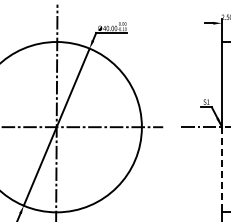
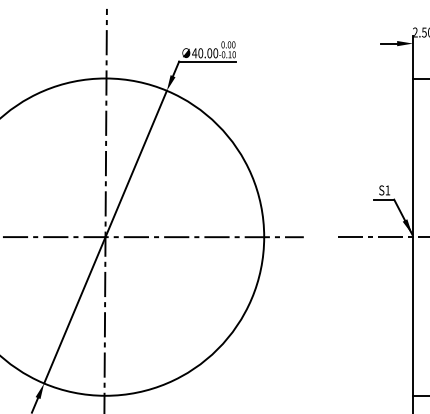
line: (221, 169) -> (412, 315), dashed -> solid

